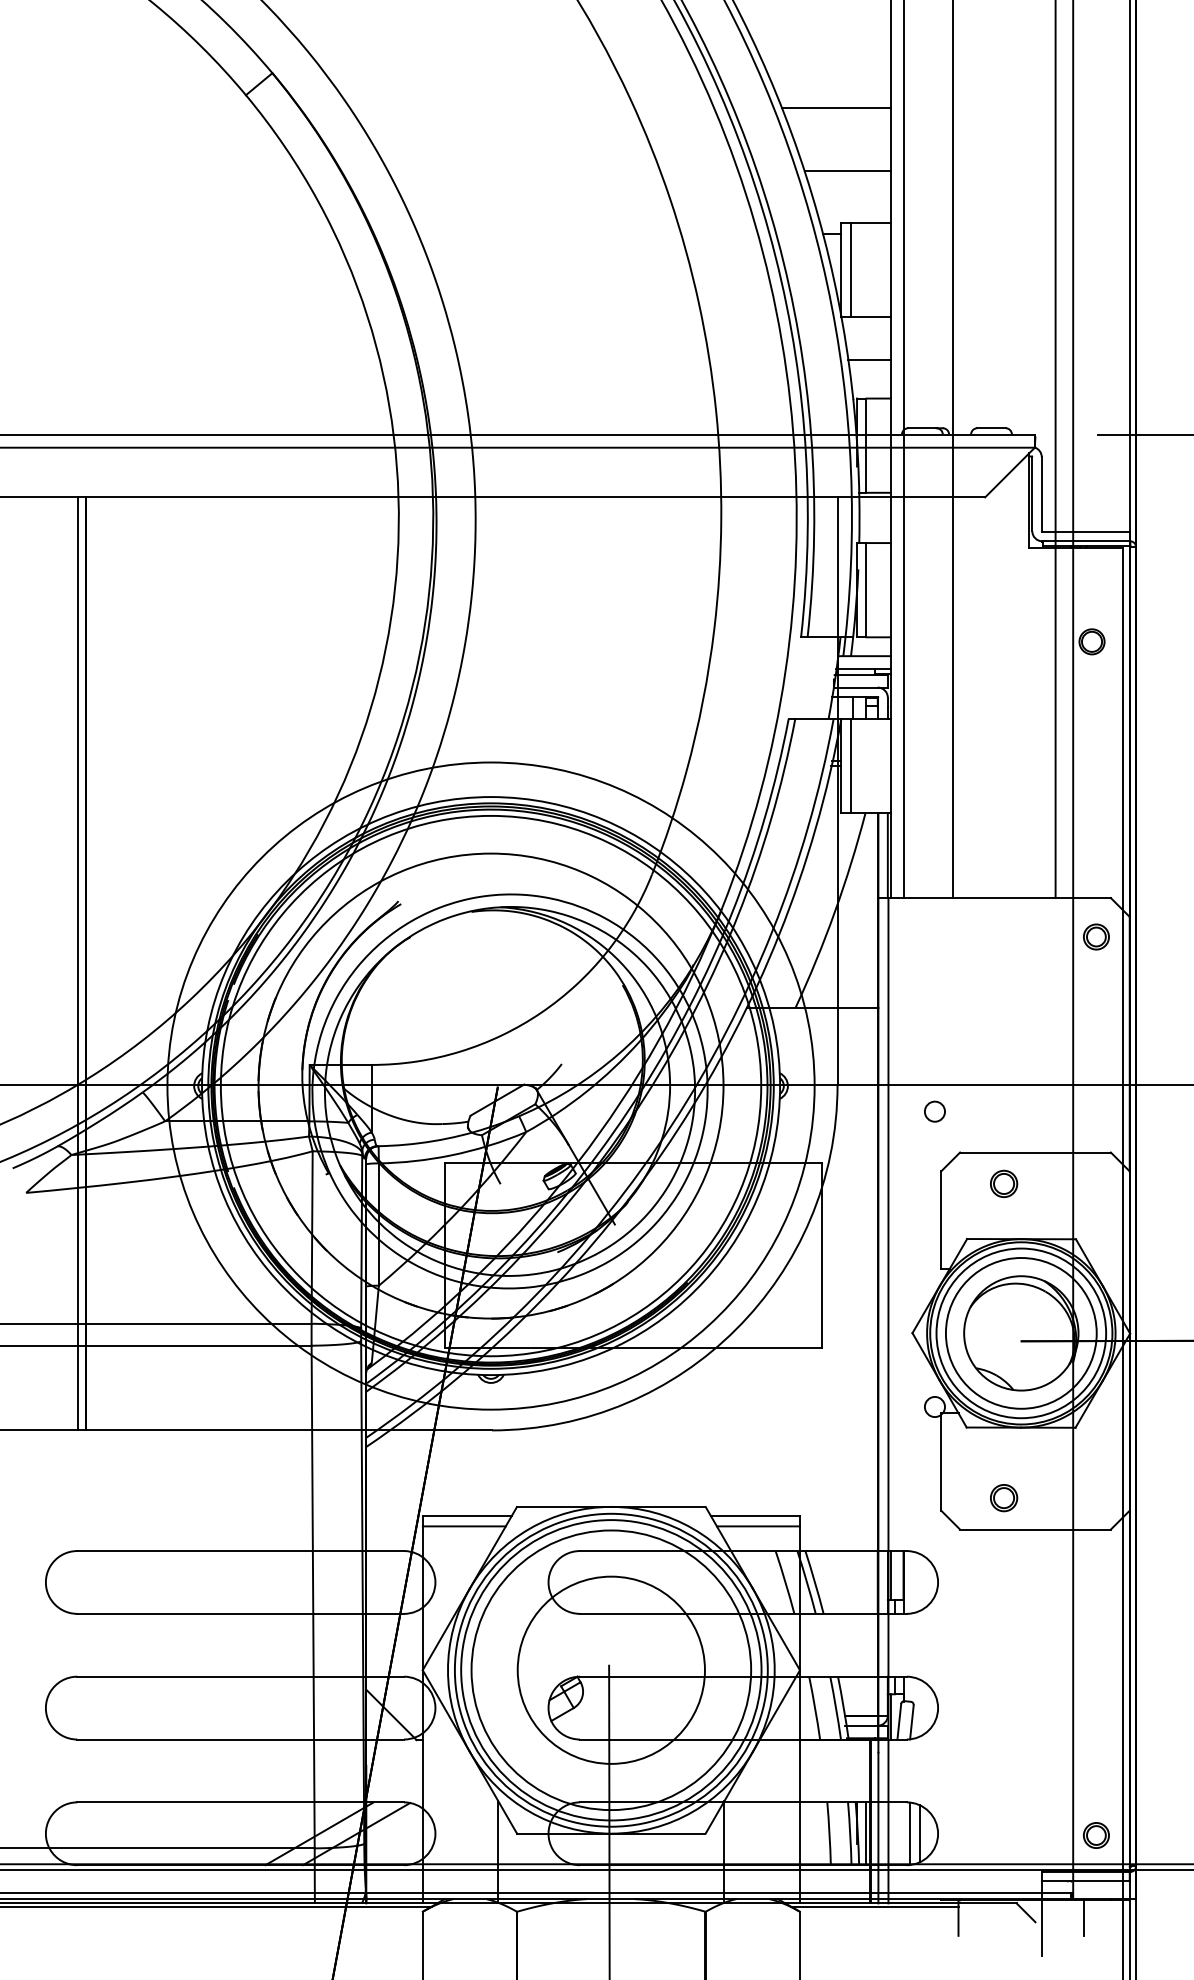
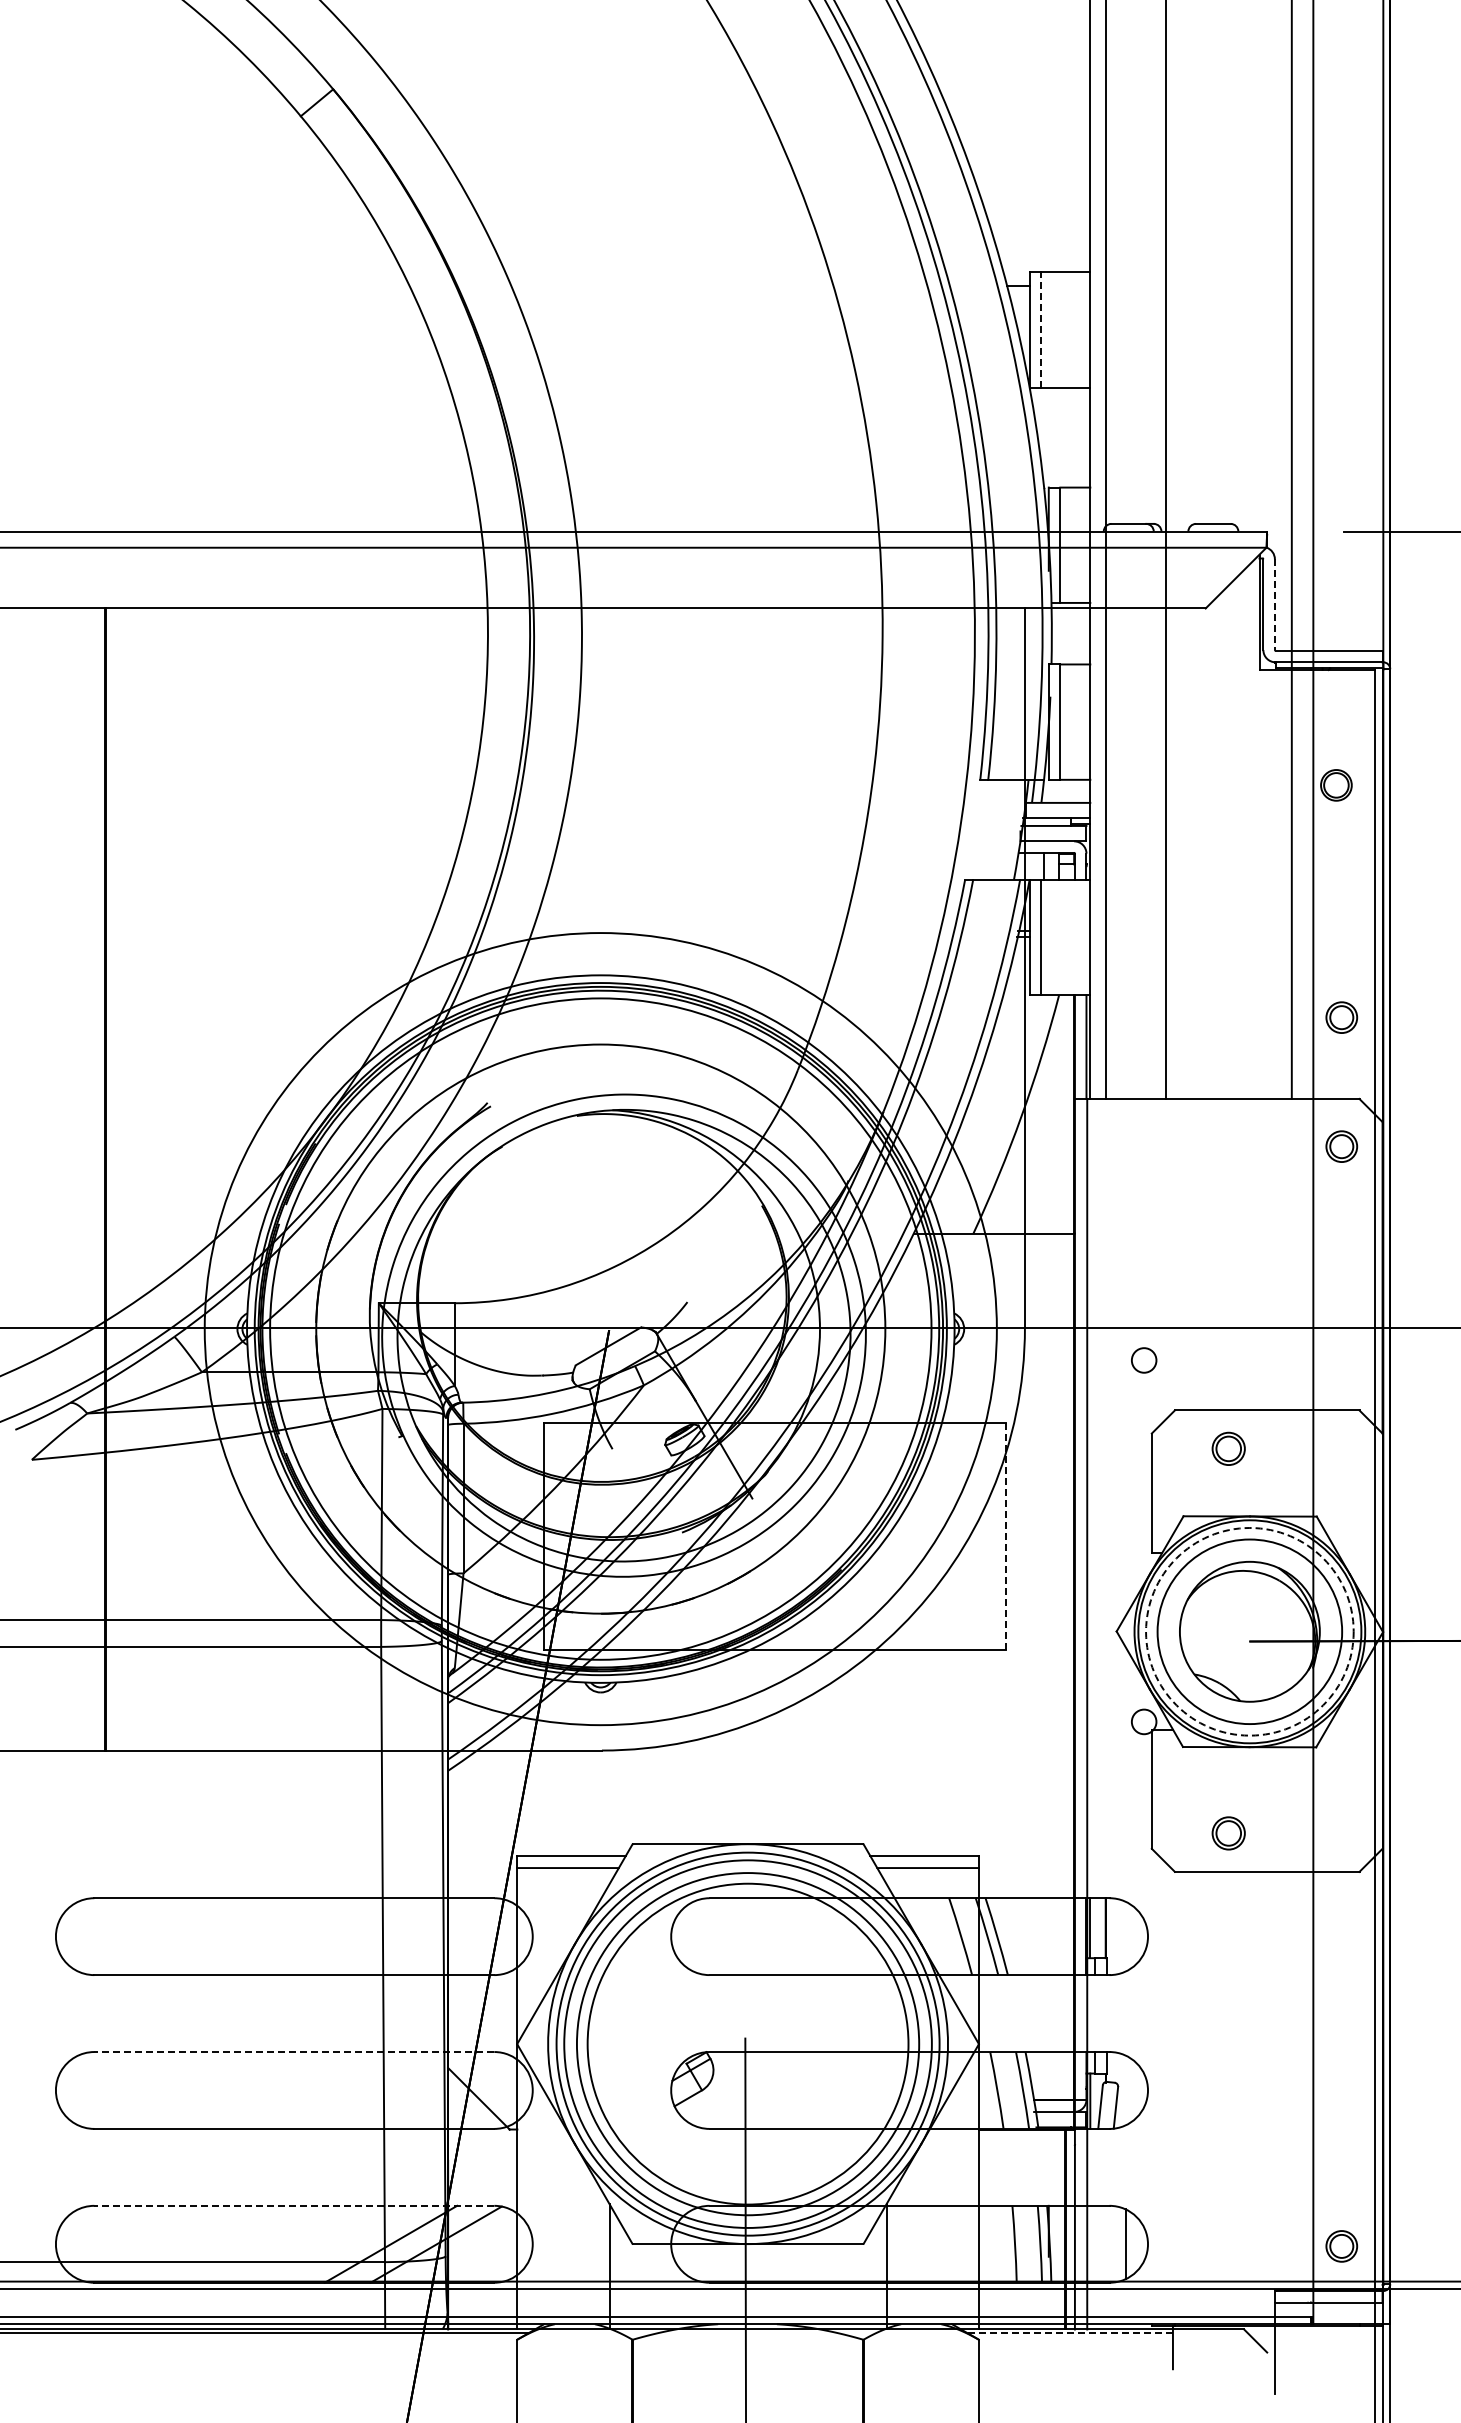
line: (836, 108) -> (1023, 132), removed
line: (847, 171) -> (1037, 209), removed
line: (851, 269) -> (1041, 329), solid -> dashed
line: (869, 359) -> (1064, 439), removed
line: (1041, 494) -> (1274, 605), solid -> dashed
part: (1096, 831) -> (1341, 1017), added
line: (77, 963) -> (94, 1179), removed
line: (821, 1255) -> (1005, 1536), solid -> dashed
circle: (1021, 1333) -> (1249, 1631), solid -> dashed
circle: (610, 1669) -> (747, 2043), size x1.4
line: (240, 1677) -> (294, 2052), solid -> dashed
line: (240, 1802) -> (294, 2205), solid -> dashed
line: (866, 1833) -> (1060, 2243), removed
line: (910, 1833) -> (1114, 2243), removed
line: (873, 1906) -> (1069, 2333), solid -> dashed
line: (1083, 1918) -> (1326, 2347), removed

